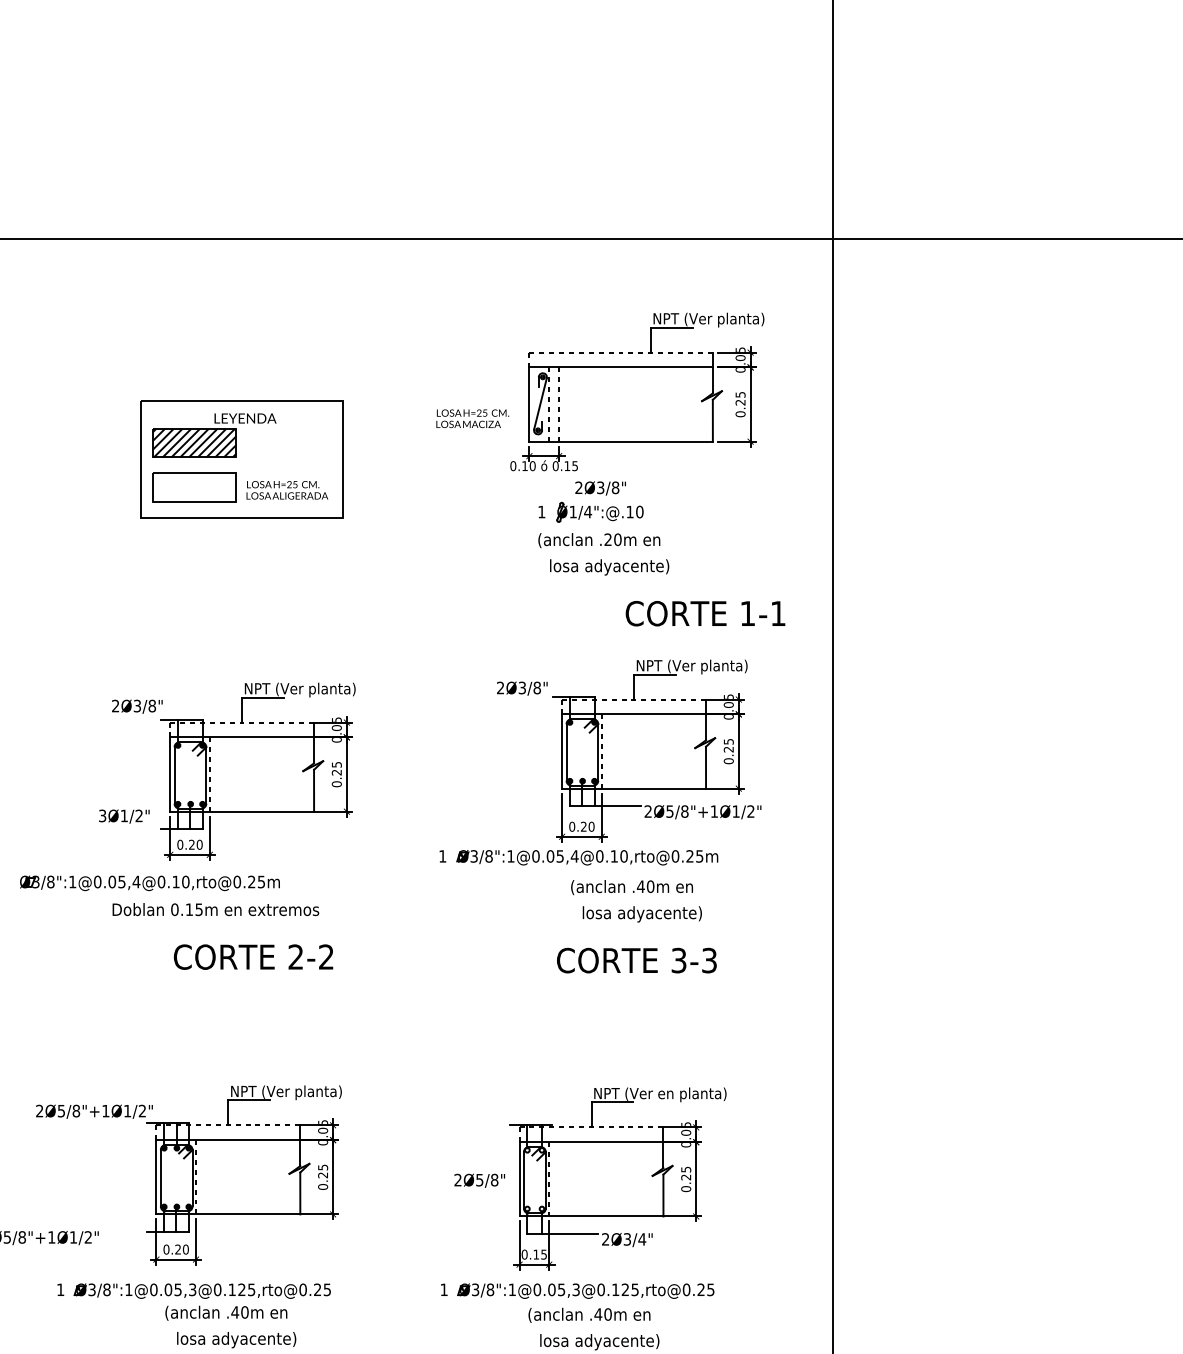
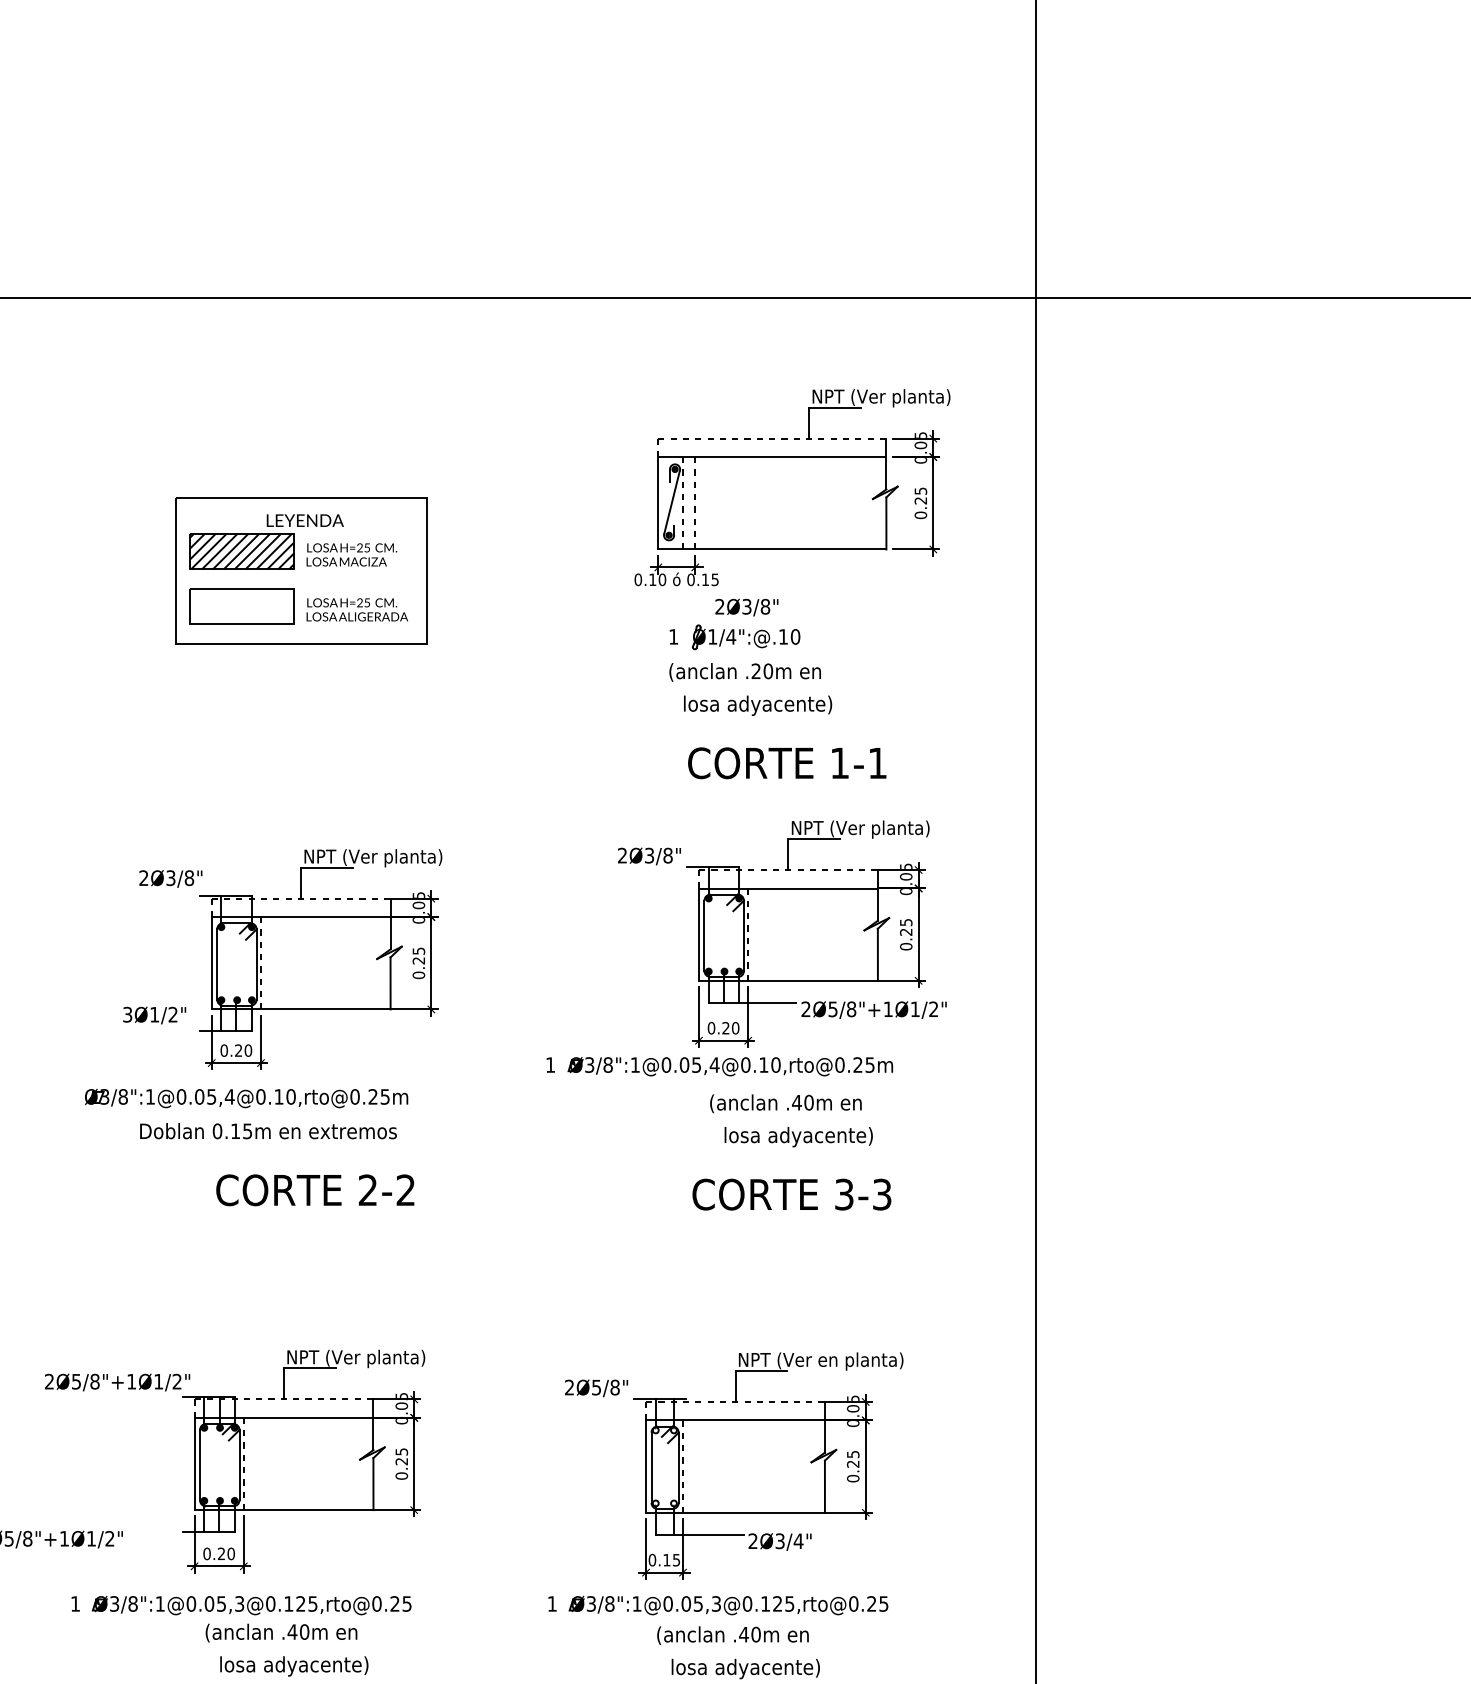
text: (472, 418) -> (351, 554), moved
text: (705, 613) -> (787, 763), moved
part: (149, 883) -> (246, 1098), moved
text: (479, 1180) -> (596, 1388), moved

